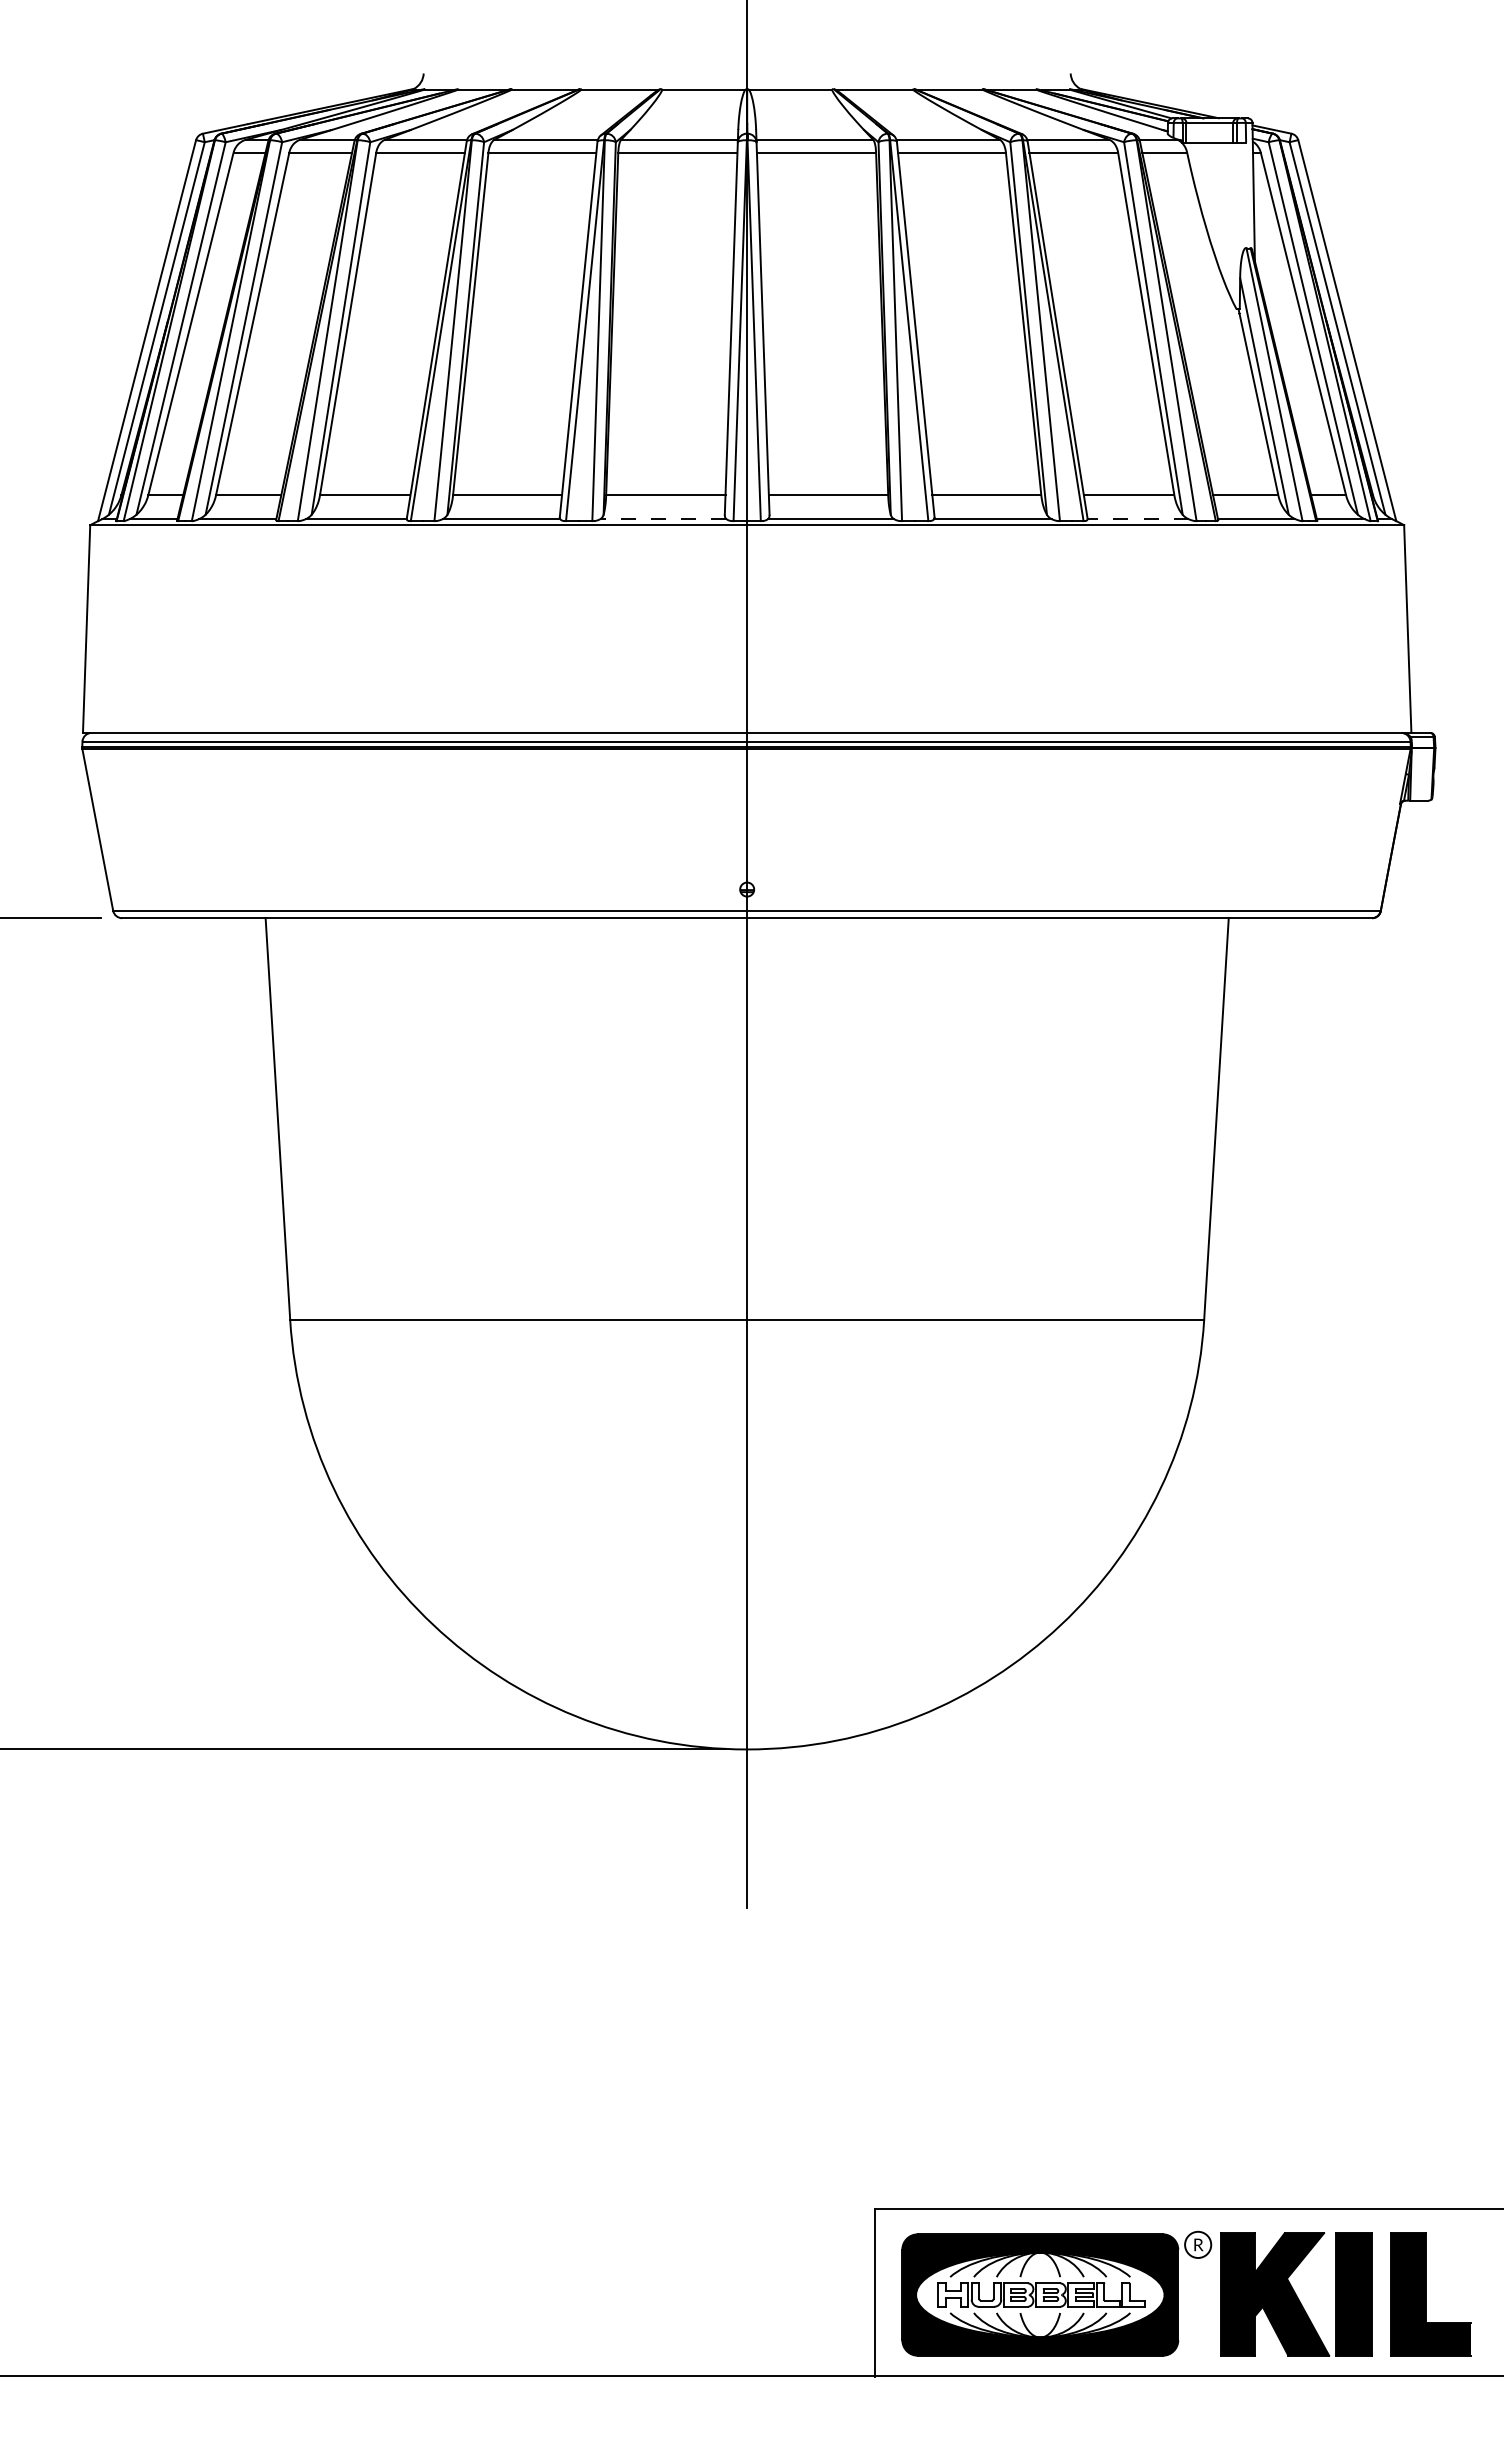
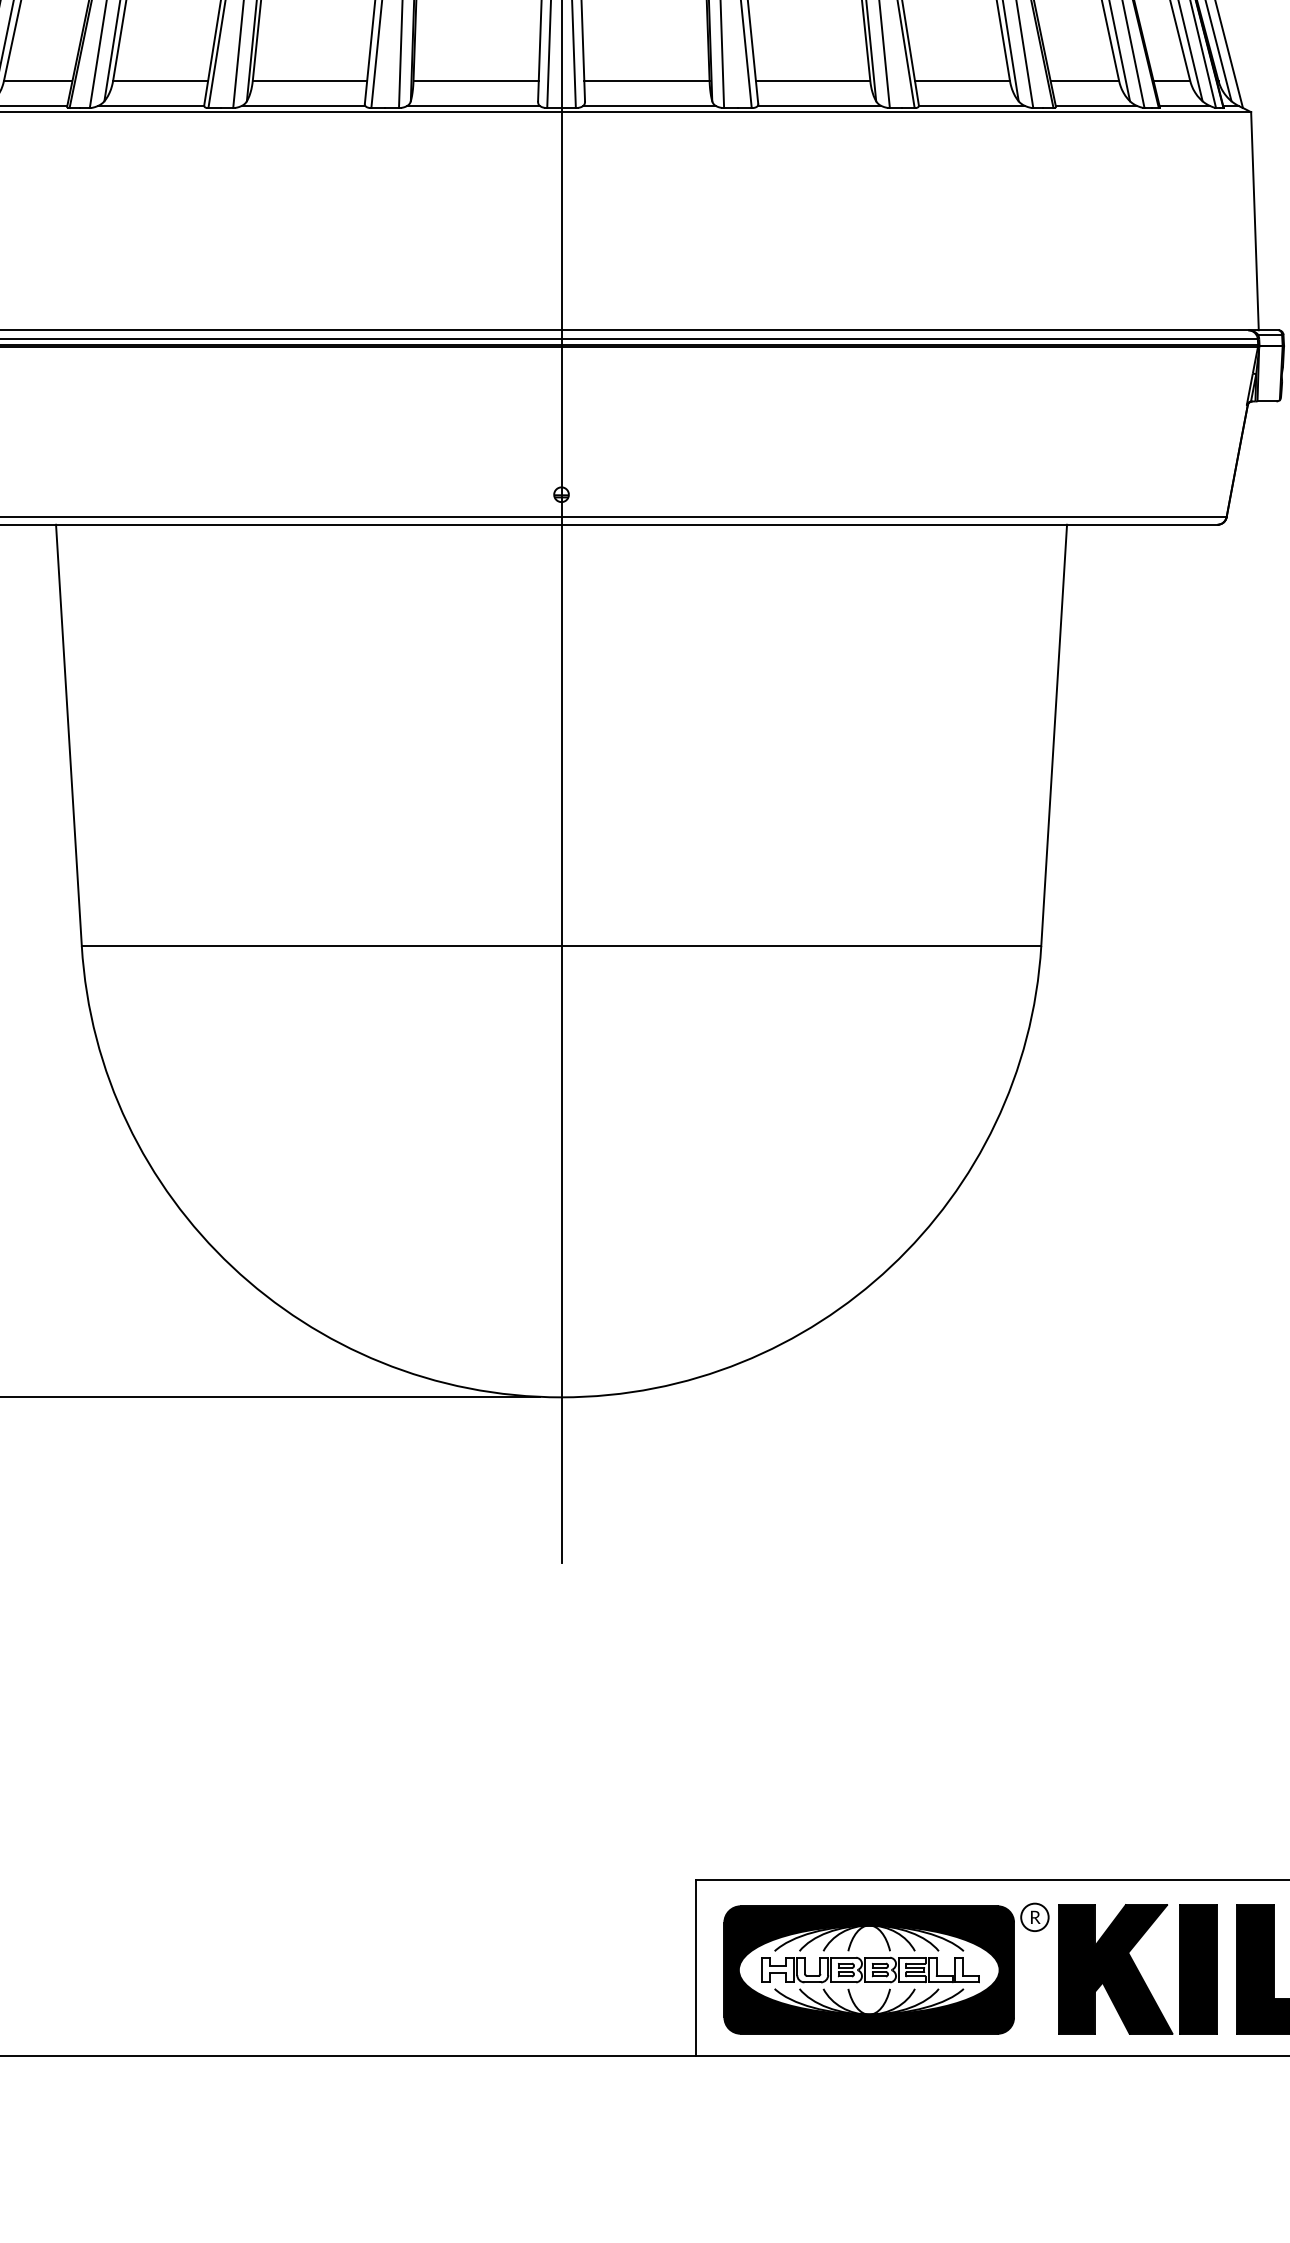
line: (662, 519) -> (472, 106), dashed -> solid
line: (1138, 519) -> (972, 106), dashed -> solid

